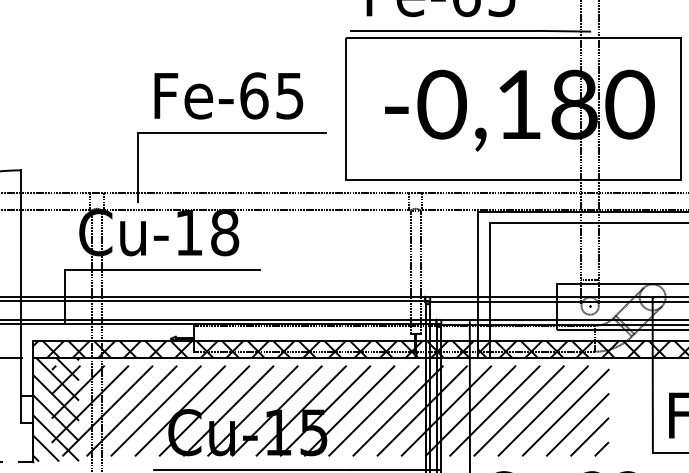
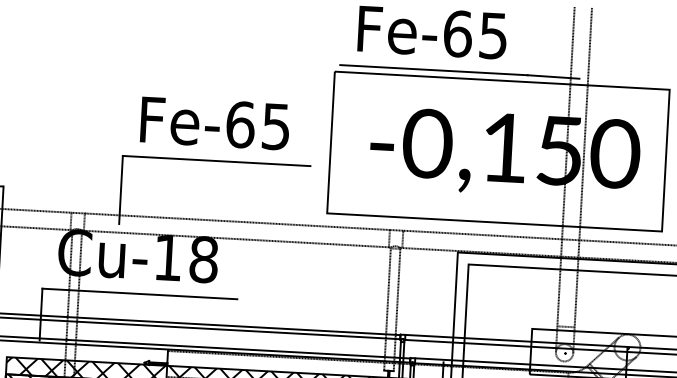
text: (574, 104) -> (559, 150), -0,180 -> -0,150

